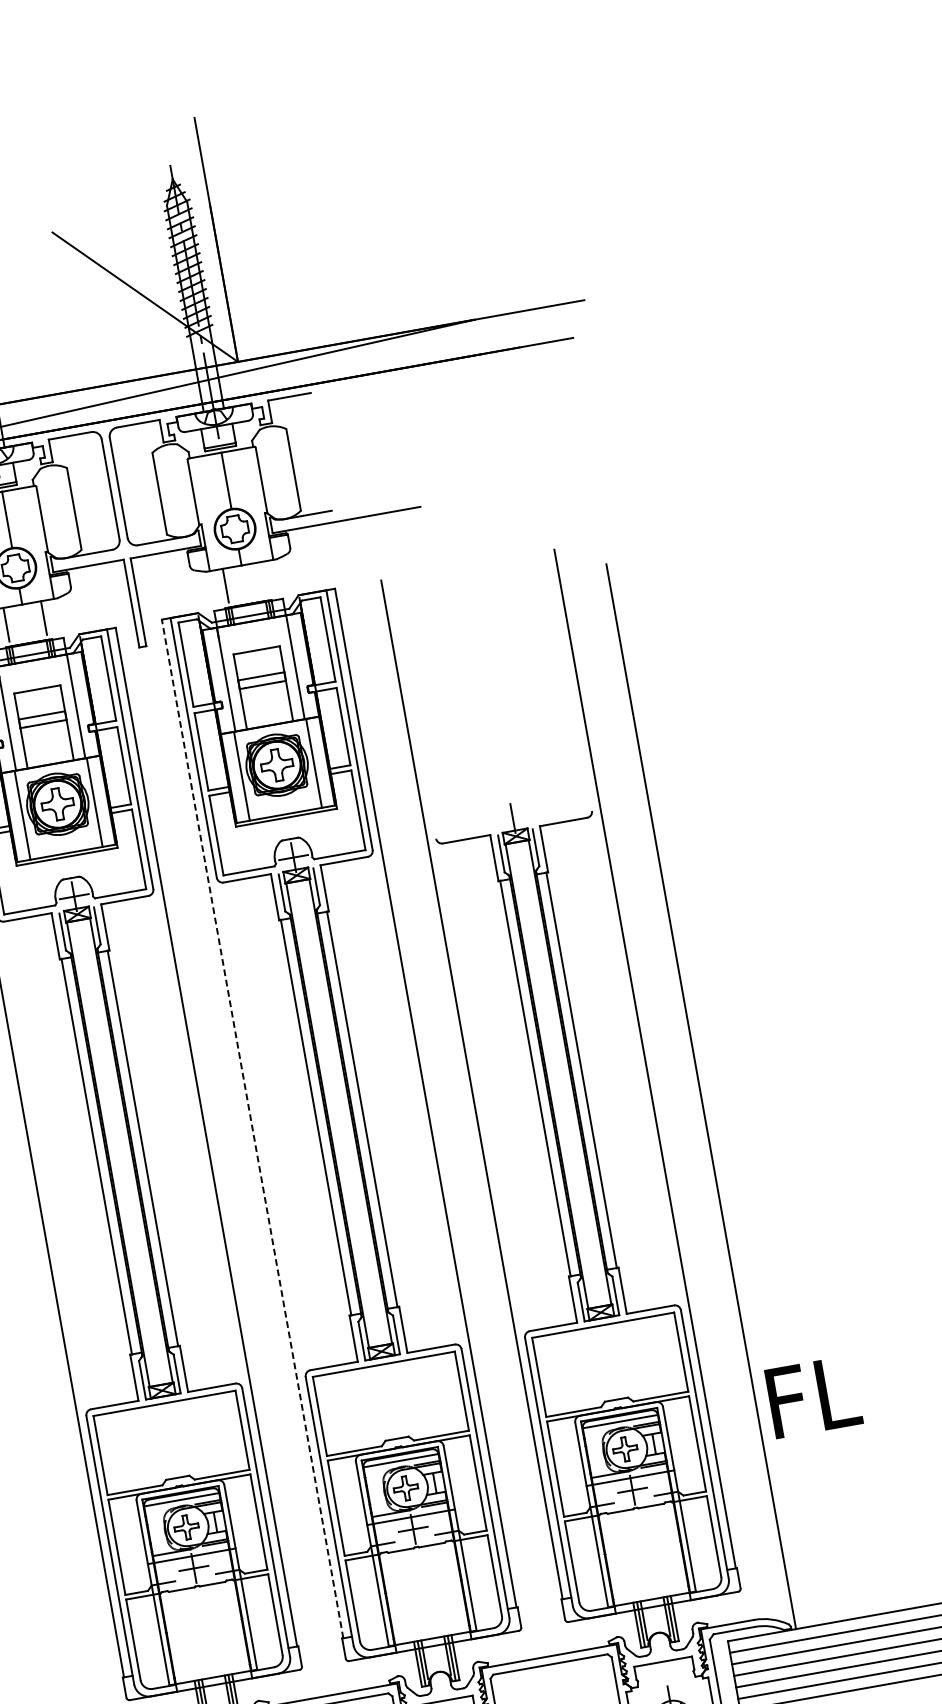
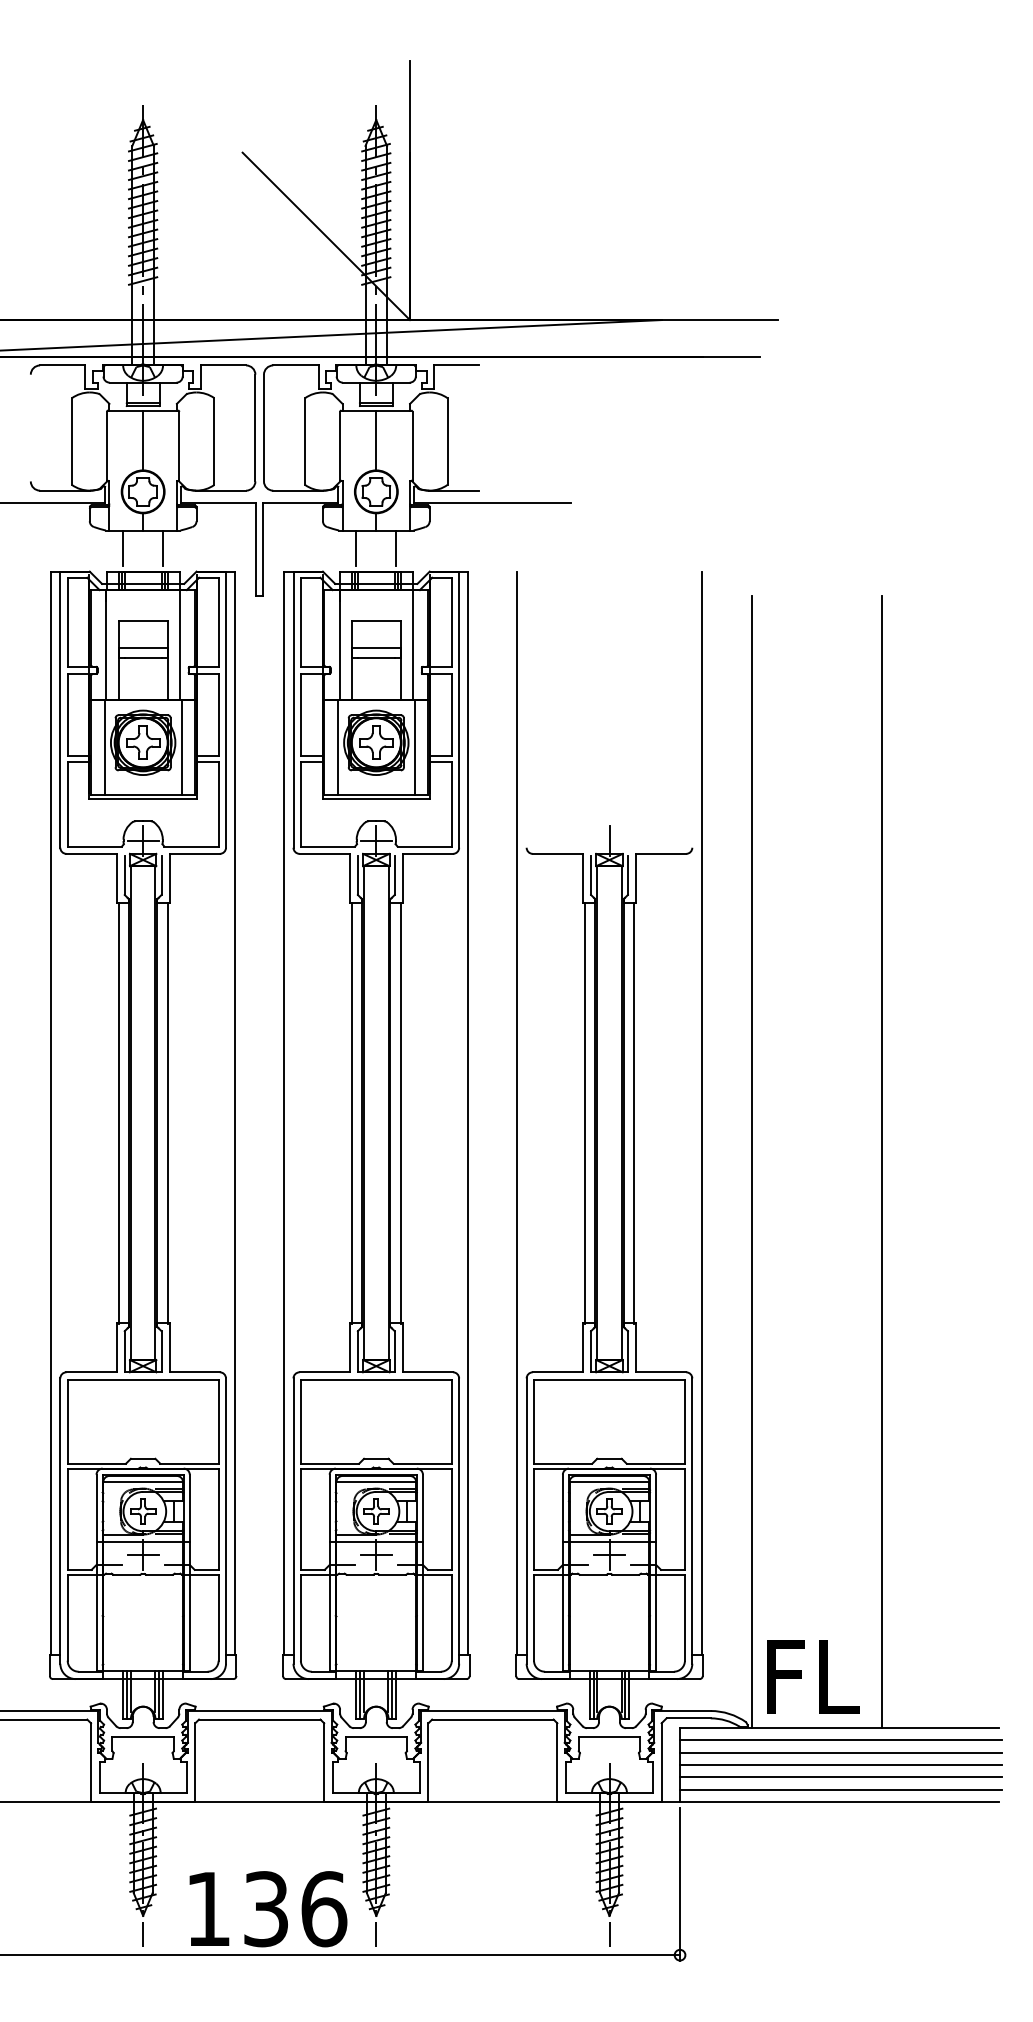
line: (263, 579) -> (396, 548), added
line: (823, 1075) -> (882, 1162), added
line: (252, 1128) -> (284, 1112), dashed -> solid
text: (813, 1396) -> (813, 1676), moved

